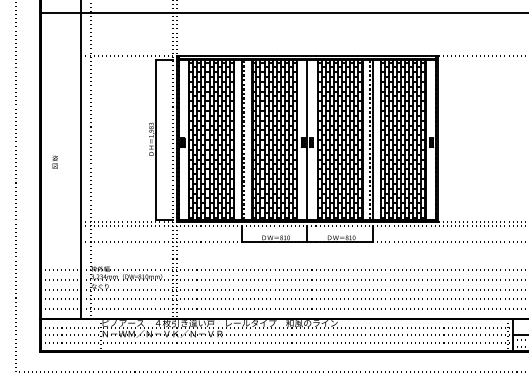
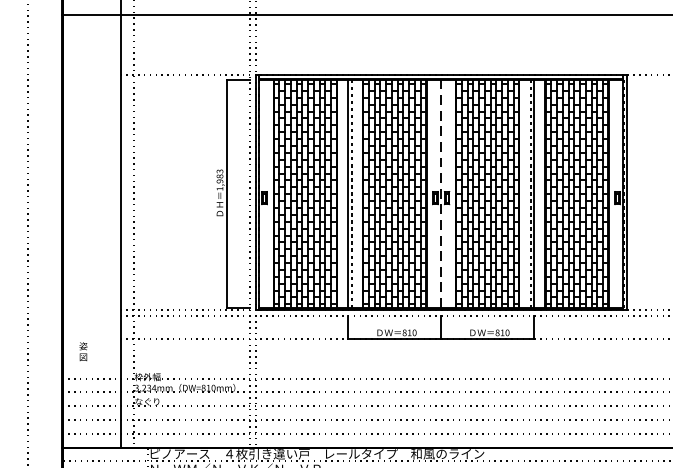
line: (307, 139) -> (441, 193), solid -> dashed
text: (54, 161) -> (82, 350), moved

